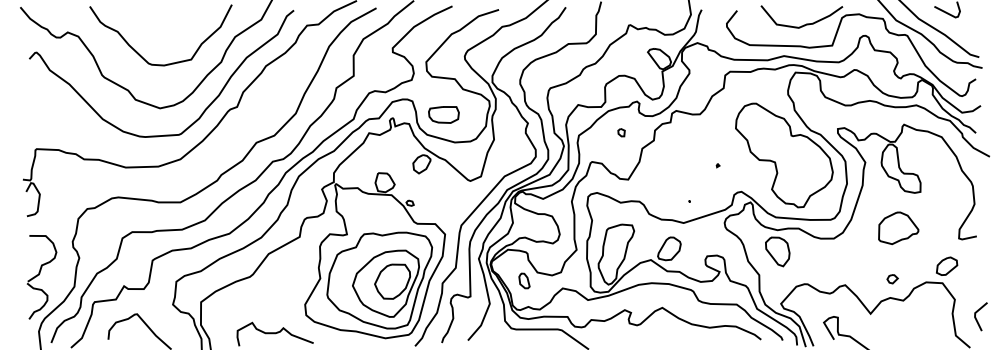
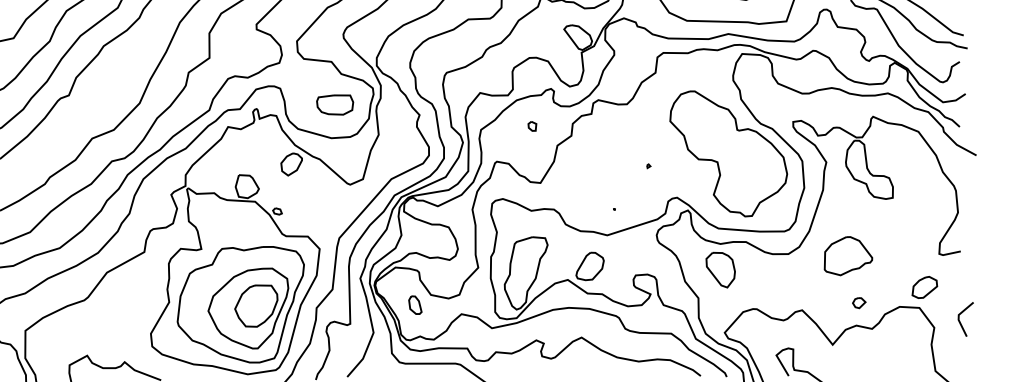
part: (443, 114) -> (334, 104), moved
part: (898, 228) -> (848, 256), moved
line: (976, 317) -> (960, 320), moved

